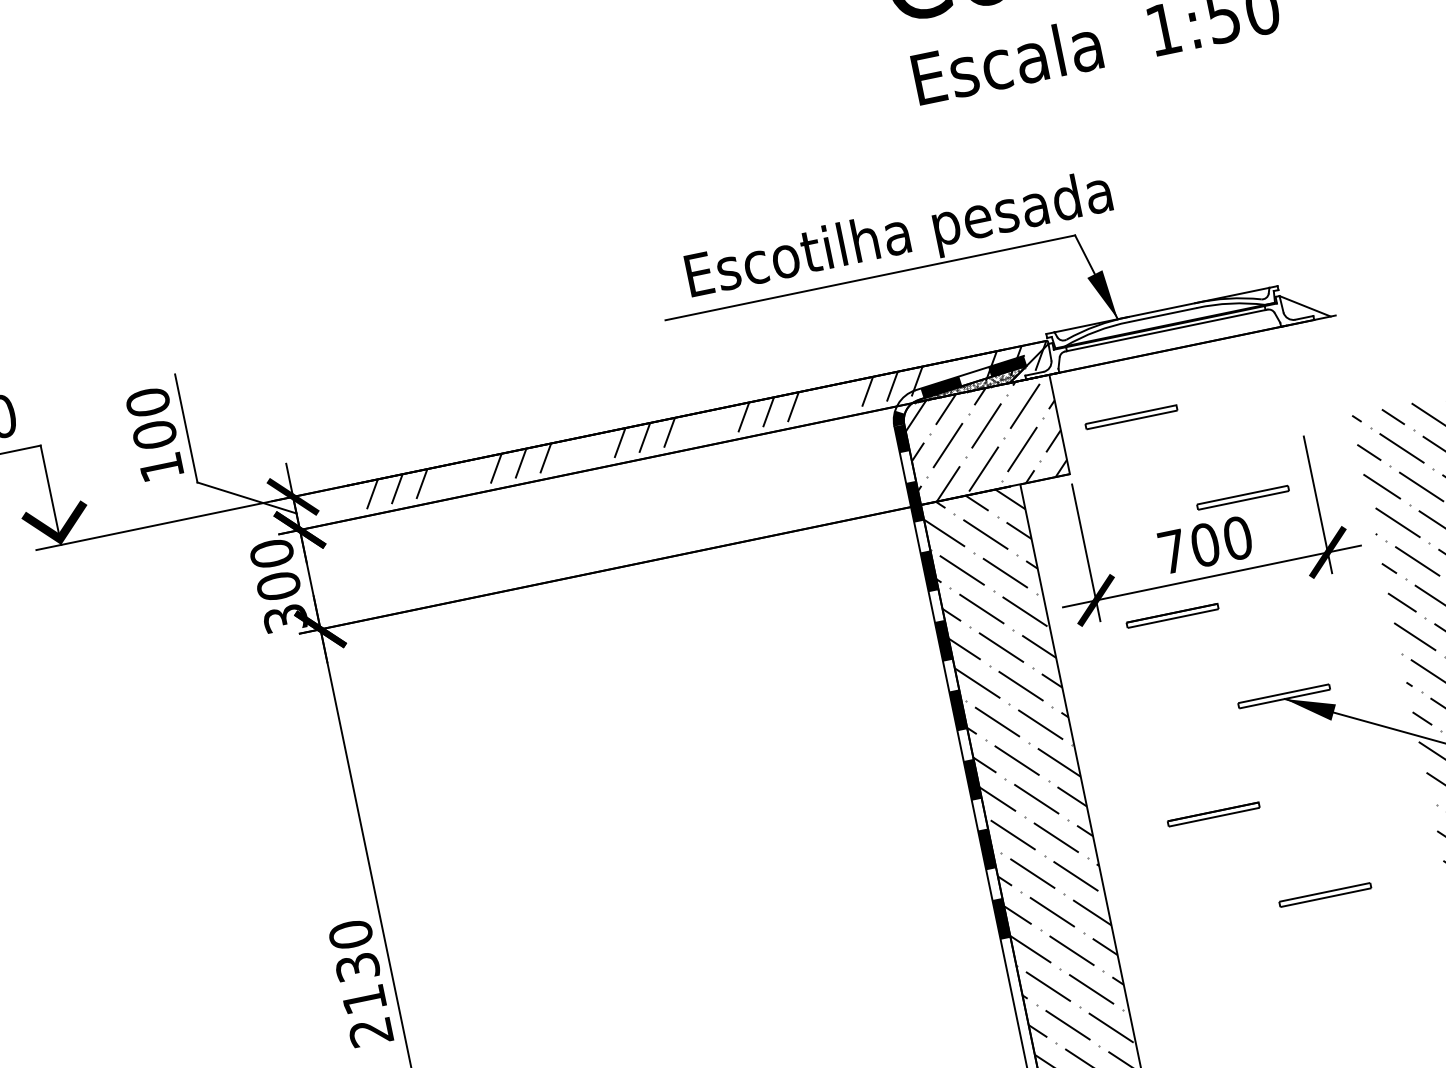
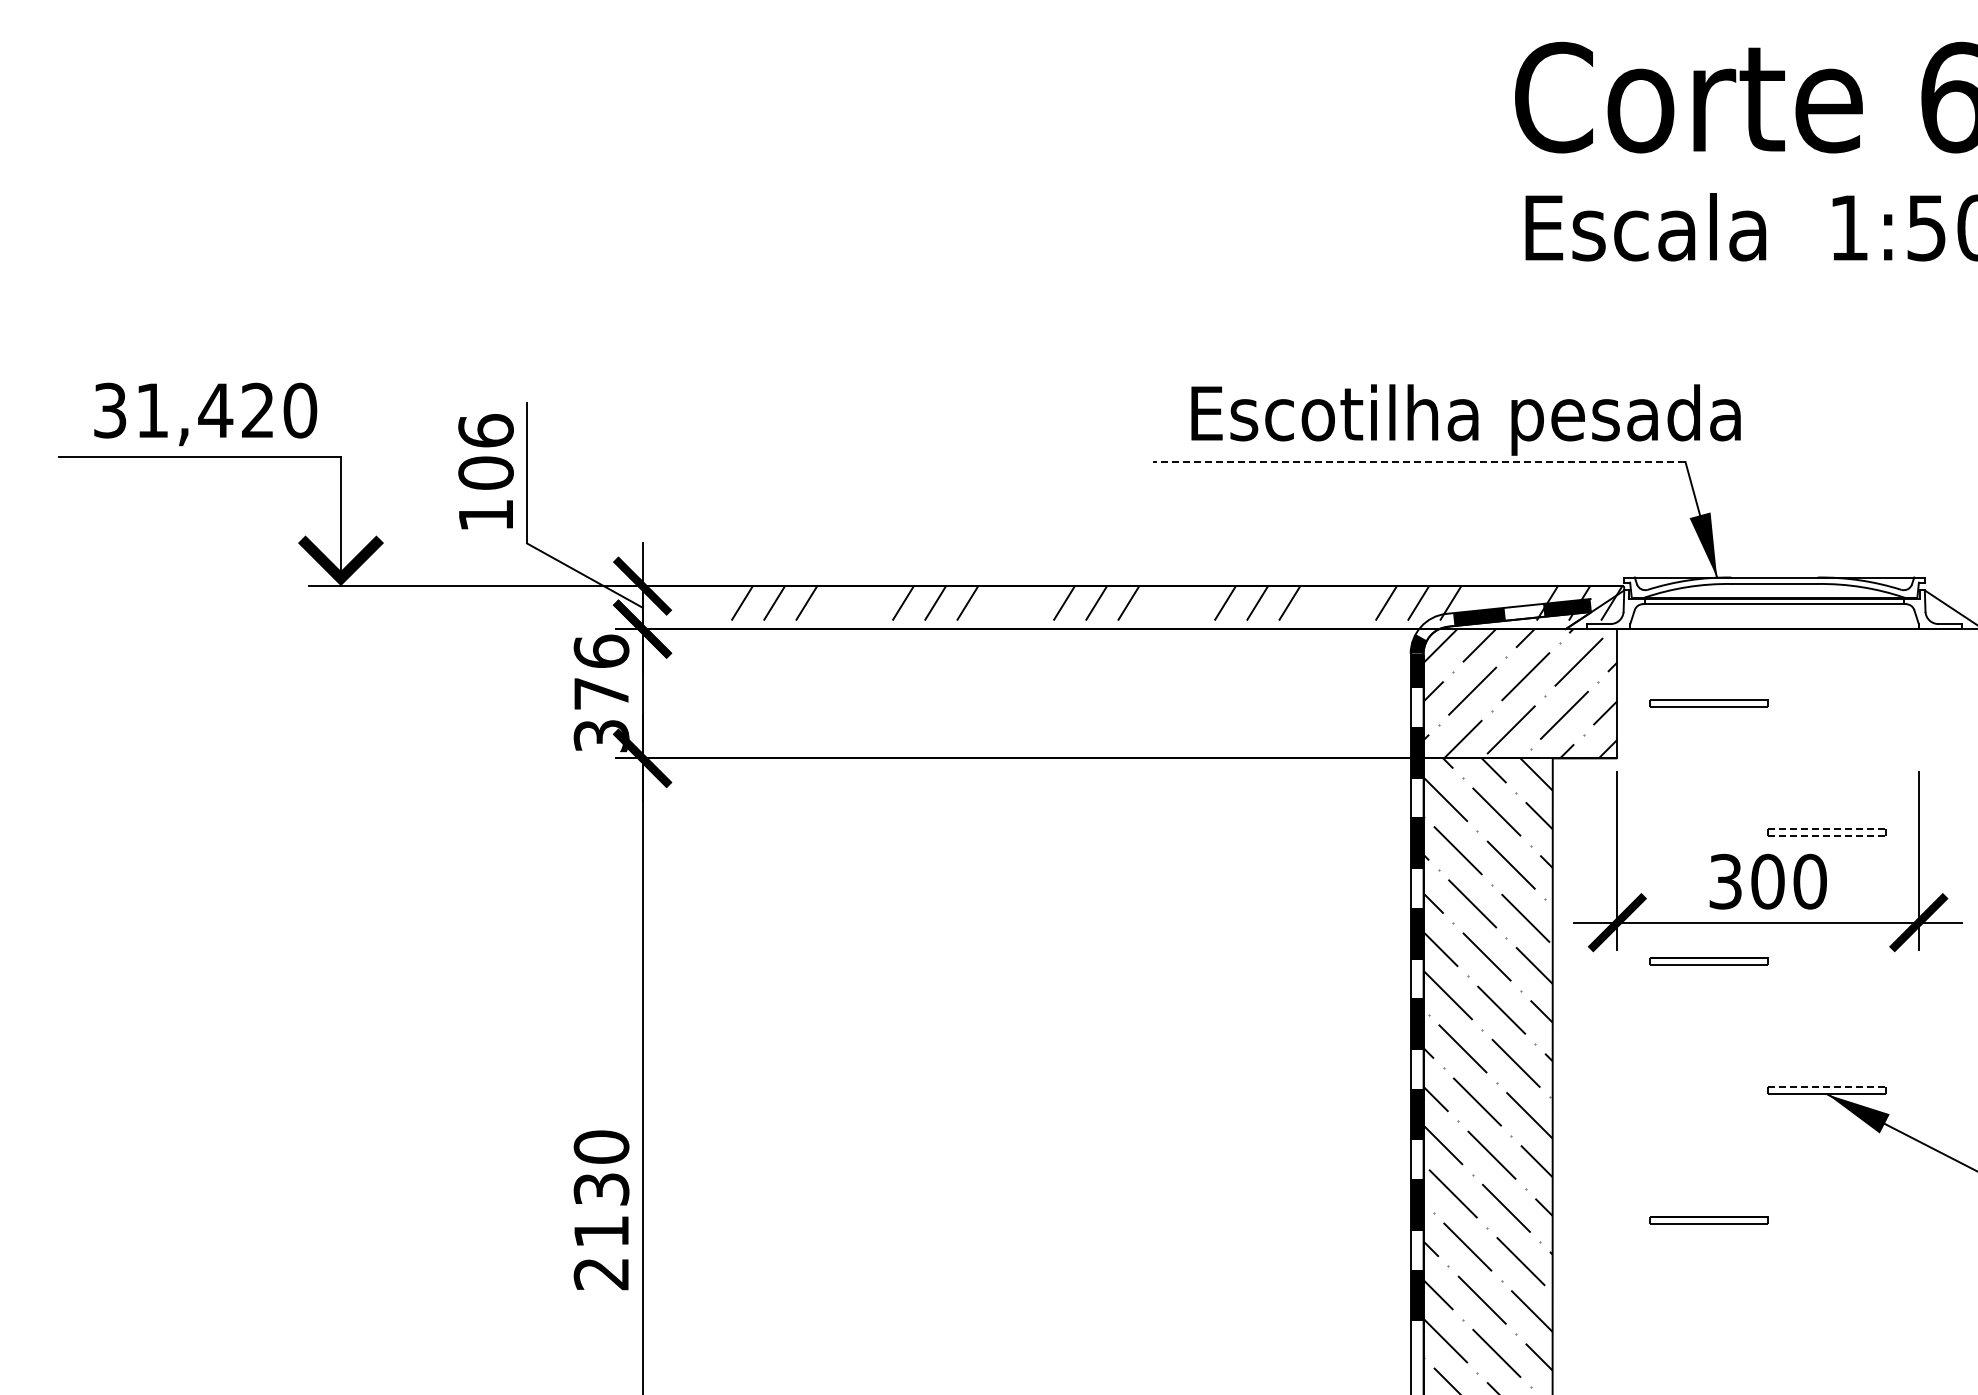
line: (869, 277) -> (1418, 461), solid -> dashed
hatch: (969, 384) -> (1515, 620), removed
text: (147, 402) -> (485, 430), 100 -> 106
line: (1242, 495) -> (1827, 829), solid -> dashed
line: (1243, 500) -> (1827, 836), solid -> dashed
text: (1172, 551) -> (1725, 881), 700 -> 300
text: (275, 569) -> (601, 672), 300 -> 376
line: (1283, 693) -> (1827, 1087), solid -> dashed
part: (1324, 895) -> (1826, 1349), removed

